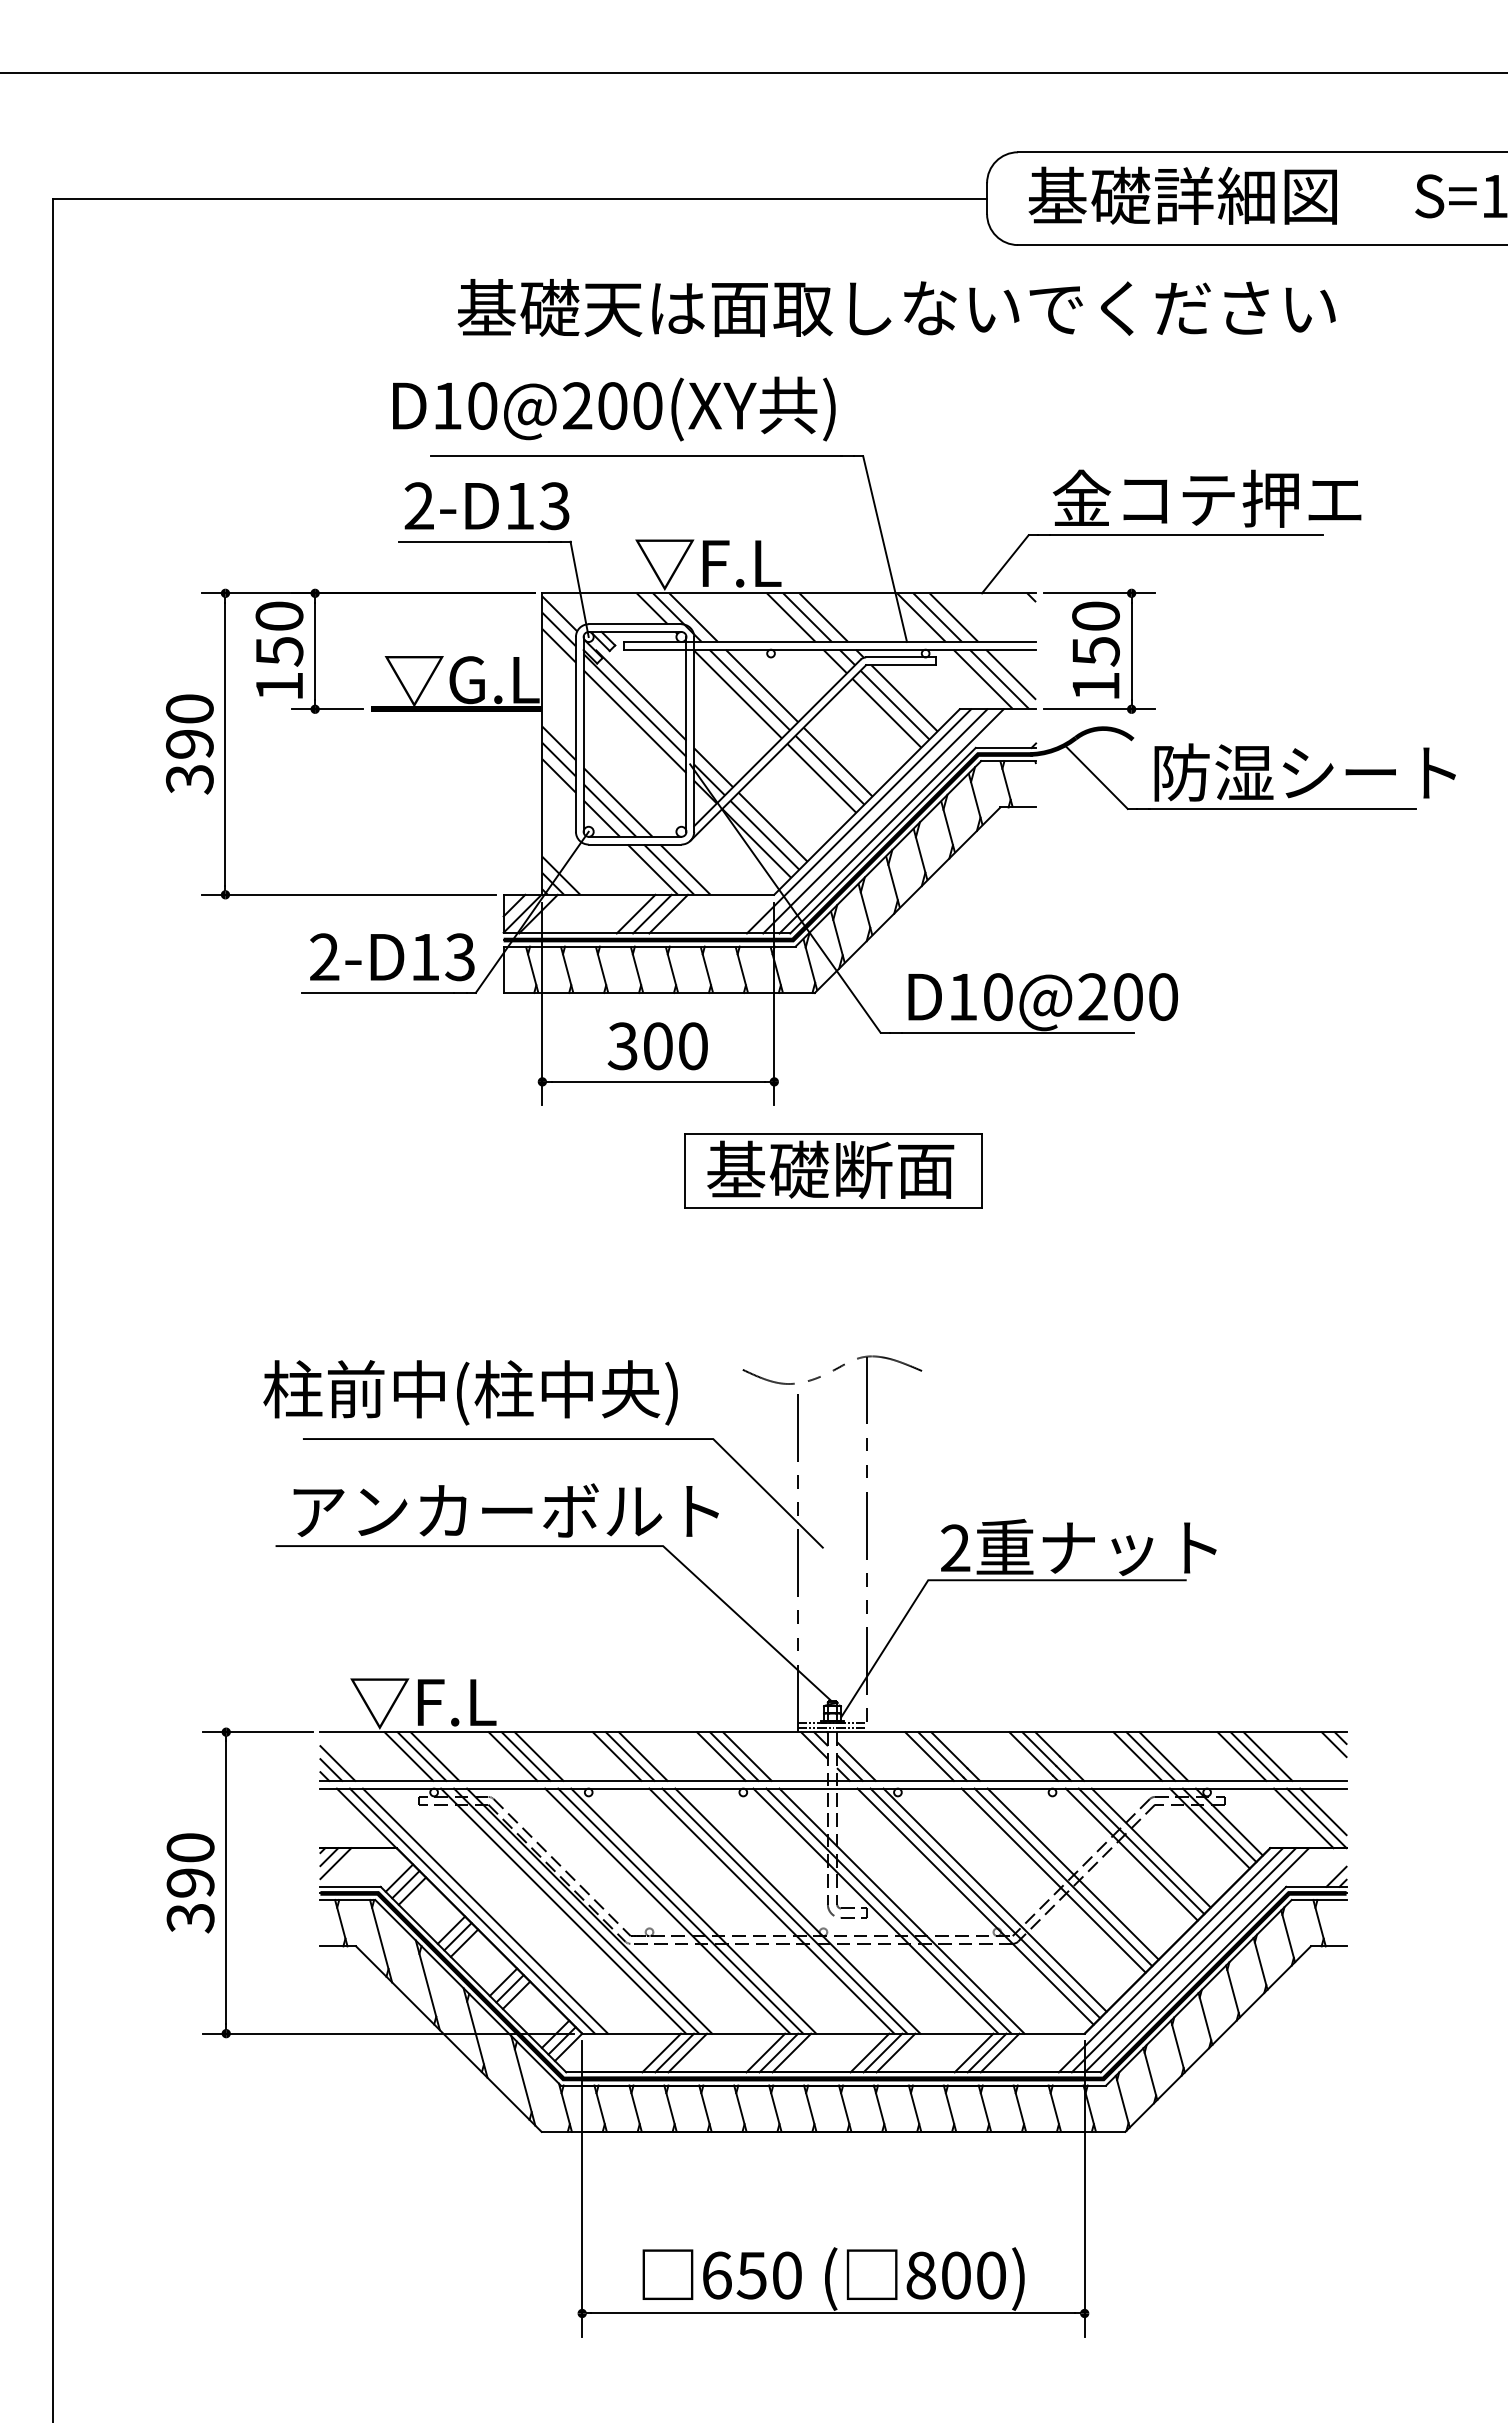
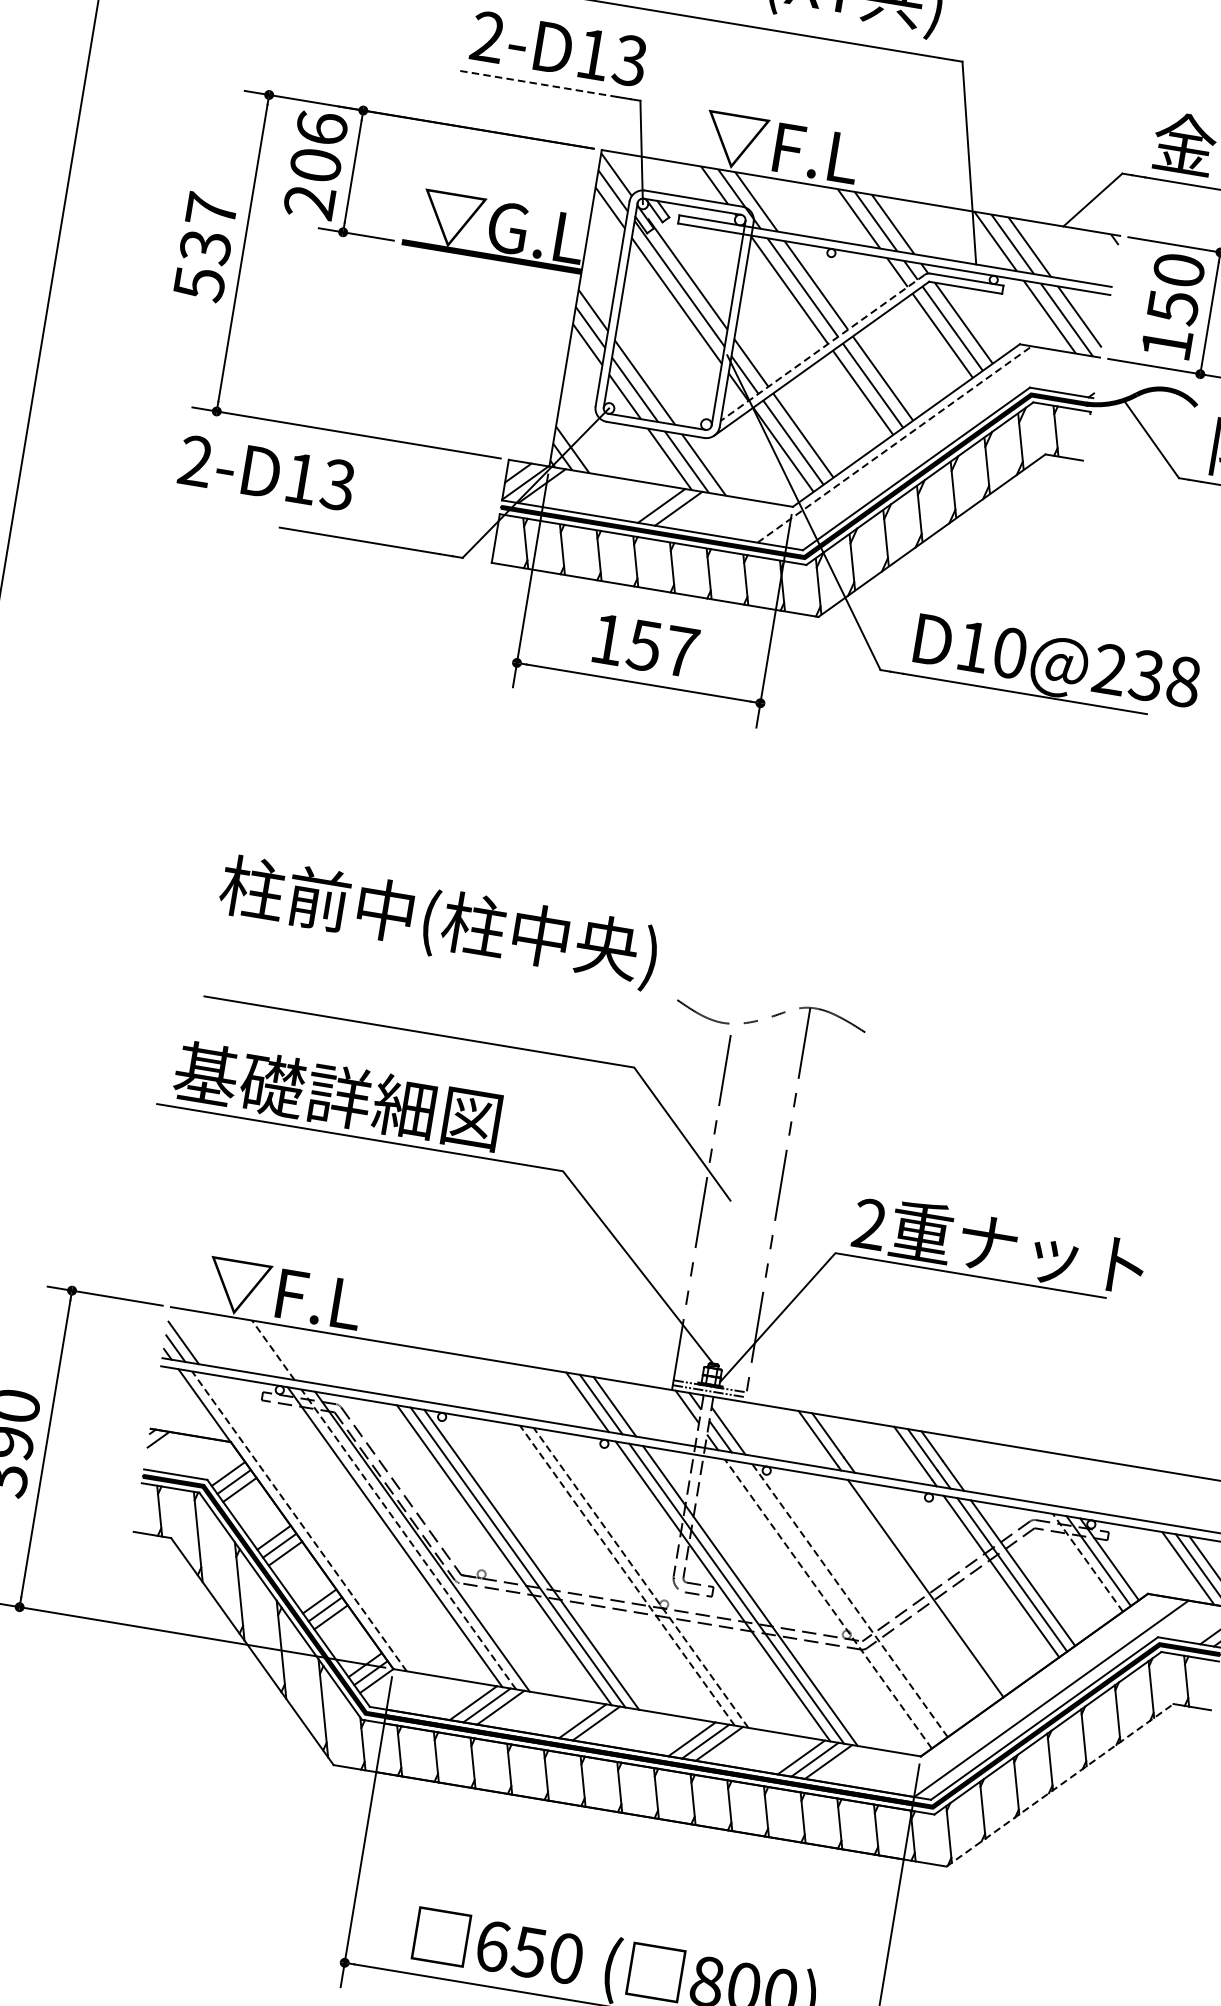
line: (473, 541) -> (538, 83), solid -> dashed
text: (279, 651) -> (315, 165), 150 -> 206
line: (777, 742) -> (822, 347), solid -> dashed
text: (189, 744) -> (205, 247), 390 -> 537
line: (859, 821) -> (895, 444), solid -> dashed
line: (875, 821) -> (911, 447), removed
line: (891, 821) -> (928, 450), removed
line: (635, 913) -> (643, 502), removed
text: (392, 957) -> (266, 473), moved
text: (1145, 996) -> (1164, 678), D10@200 -> D10@238
text: (657, 1046) -> (643, 645), 300 -> 157
part: (833, 1170) -> (807, 806), removed
text: (470, 1392) -> (438, 922), moved
text: (503, 1510) -> (401, 1106), アンカーボルト -> 基礎詳細図
line: (408, 1756) -> (259, 1347), removed
line: (421, 1756) -> (272, 1350), solid -> dashed
line: (434, 1756) -> (286, 1352), removed
line: (512, 1756) -> (368, 1365), removed
line: (525, 1756) -> (381, 1368), removed
line: (538, 1756) -> (395, 1370), removed
line: (616, 1756) -> (477, 1384), removed
line: (629, 1756) -> (491, 1386), removed
line: (642, 1756) -> (504, 1388), removed
line: (929, 1756) -> (806, 1438), removed
line: (1137, 1756) -> (1024, 1474), removed
line: (1150, 1756) -> (1038, 1476), removed
line: (1163, 1756) -> (1051, 1479), removed
line: (1241, 1756) -> (1133, 1492), removed
line: (1254, 1756) -> (1147, 1494), removed
line: (1267, 1756) -> (1160, 1497), removed
line: (1209, 1828) -> (1087, 1562), solid -> dashed
line: (335, 1863) -> (163, 1447), removed
line: (1072, 1873) -> (935, 1586), removed
line: (1053, 1880) -> (914, 1590), removed
line: (995, 1900) -> (850, 1601), solid -> dashed
line: (985, 1903) -> (839, 1602), removed
line: (975, 1906) -> (828, 1603), solid -> dashed
line: (472, 1910) -> (299, 1520), solid -> dashed
line: (485, 1910) -> (313, 1522), removed
line: (576, 1910) -> (408, 1538), solid -> dashed
line: (771, 1910) -> (613, 1572), removed
line: (784, 1910) -> (627, 1574), solid -> dashed
line: (797, 1910) -> (640, 1577), solid -> dashed
line: (1170, 1960) -> (1023, 1694), removed
line: (1183, 1960) -> (1037, 1696), removed
line: (1218, 2038) -> (1060, 1784), solid -> dashed
line: (791, 2052) -> (609, 1725), removed

